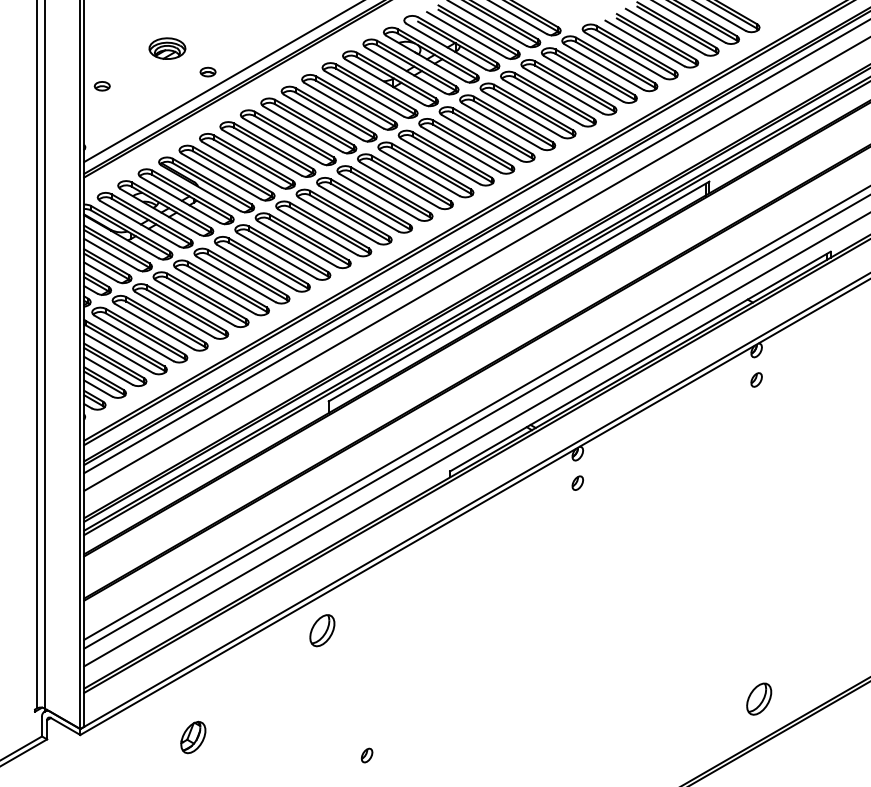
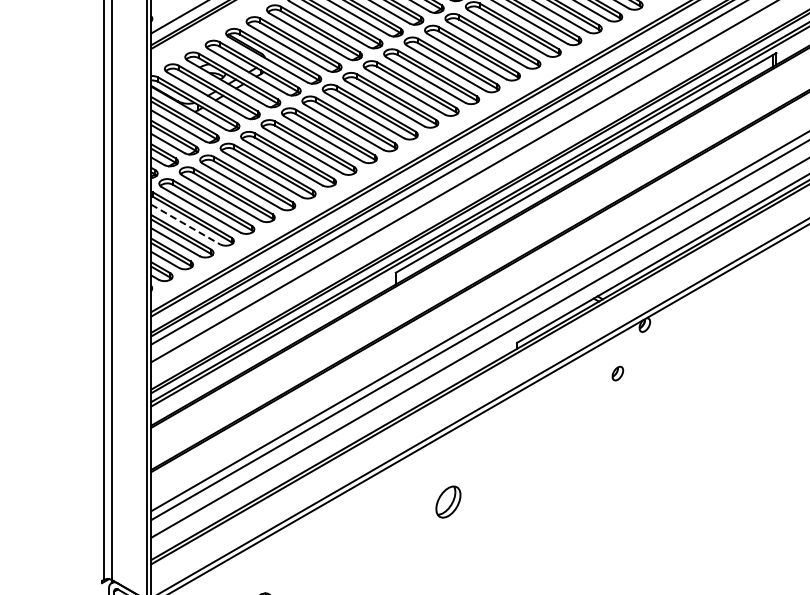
line: (118, 353) -> (185, 224), solid -> dashed
part: (577, 482) -> (617, 372), moved
part: (322, 630) -> (448, 501), moved

